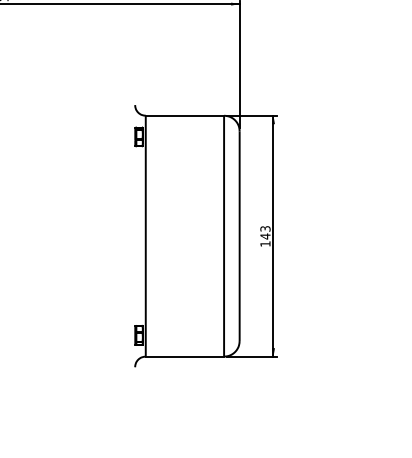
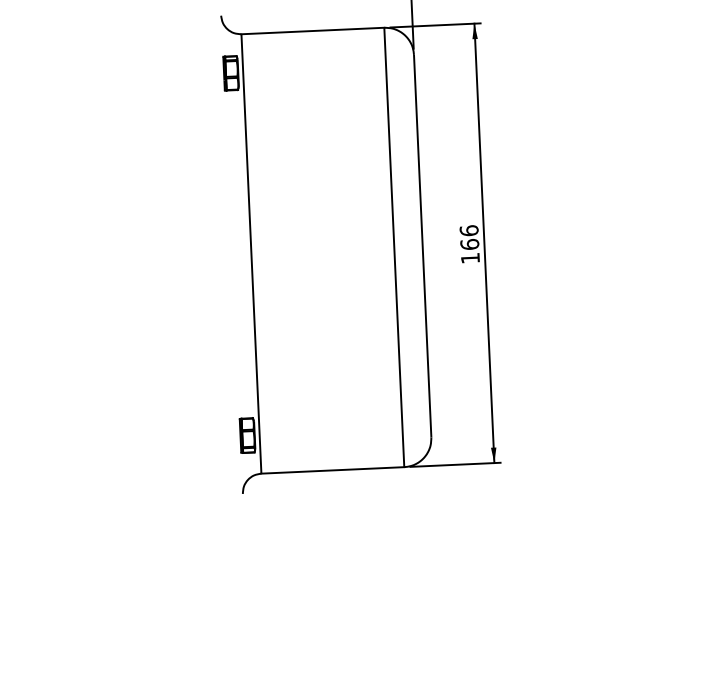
text: (265, 232) -> (469, 237), 143 -> 166

